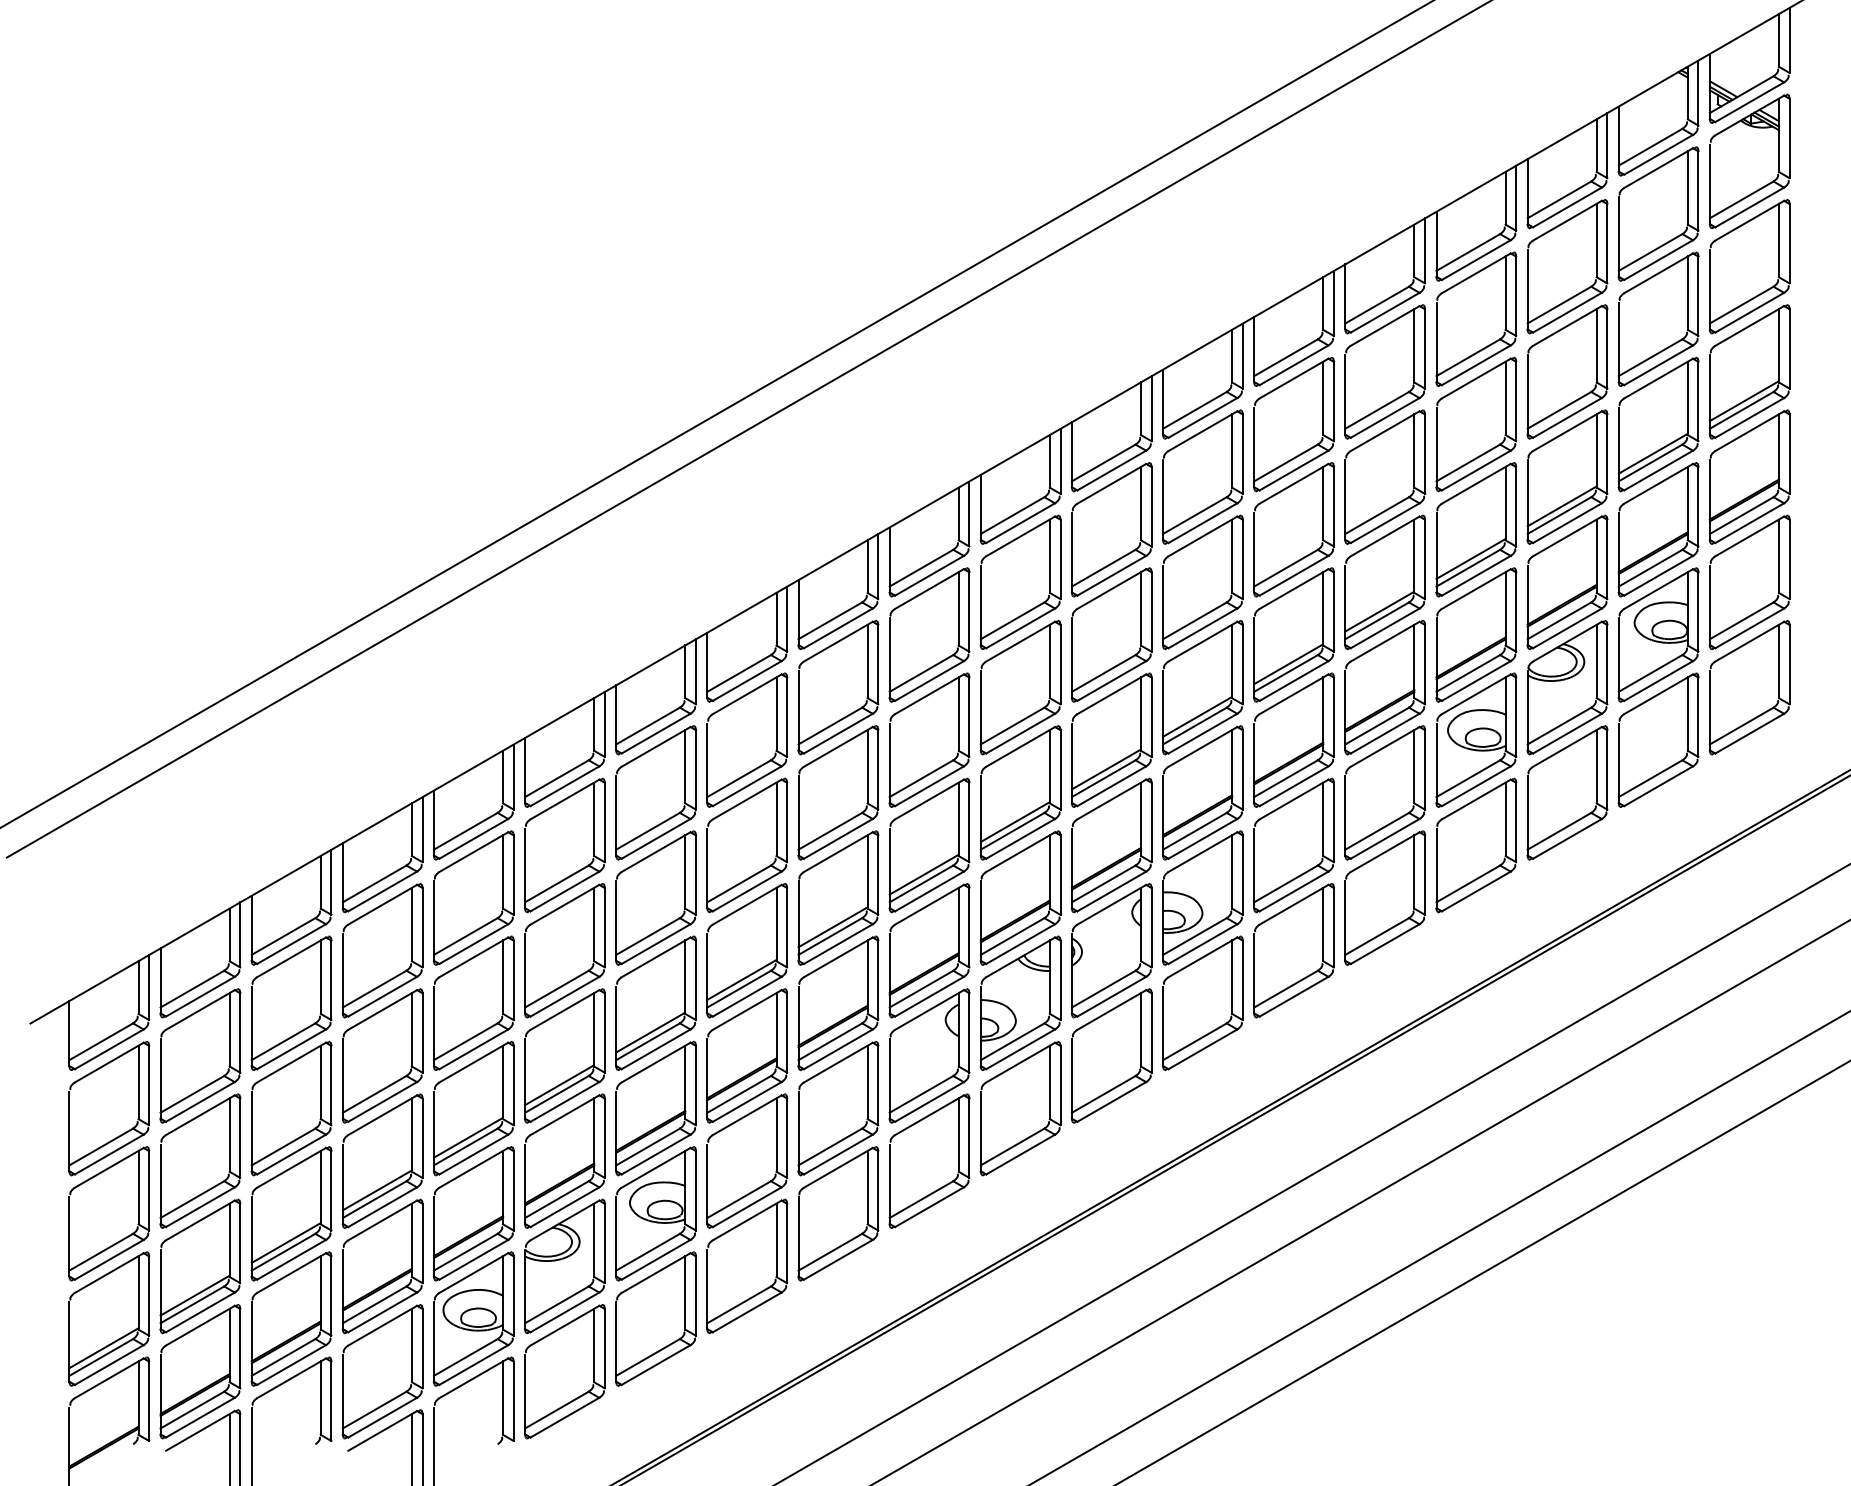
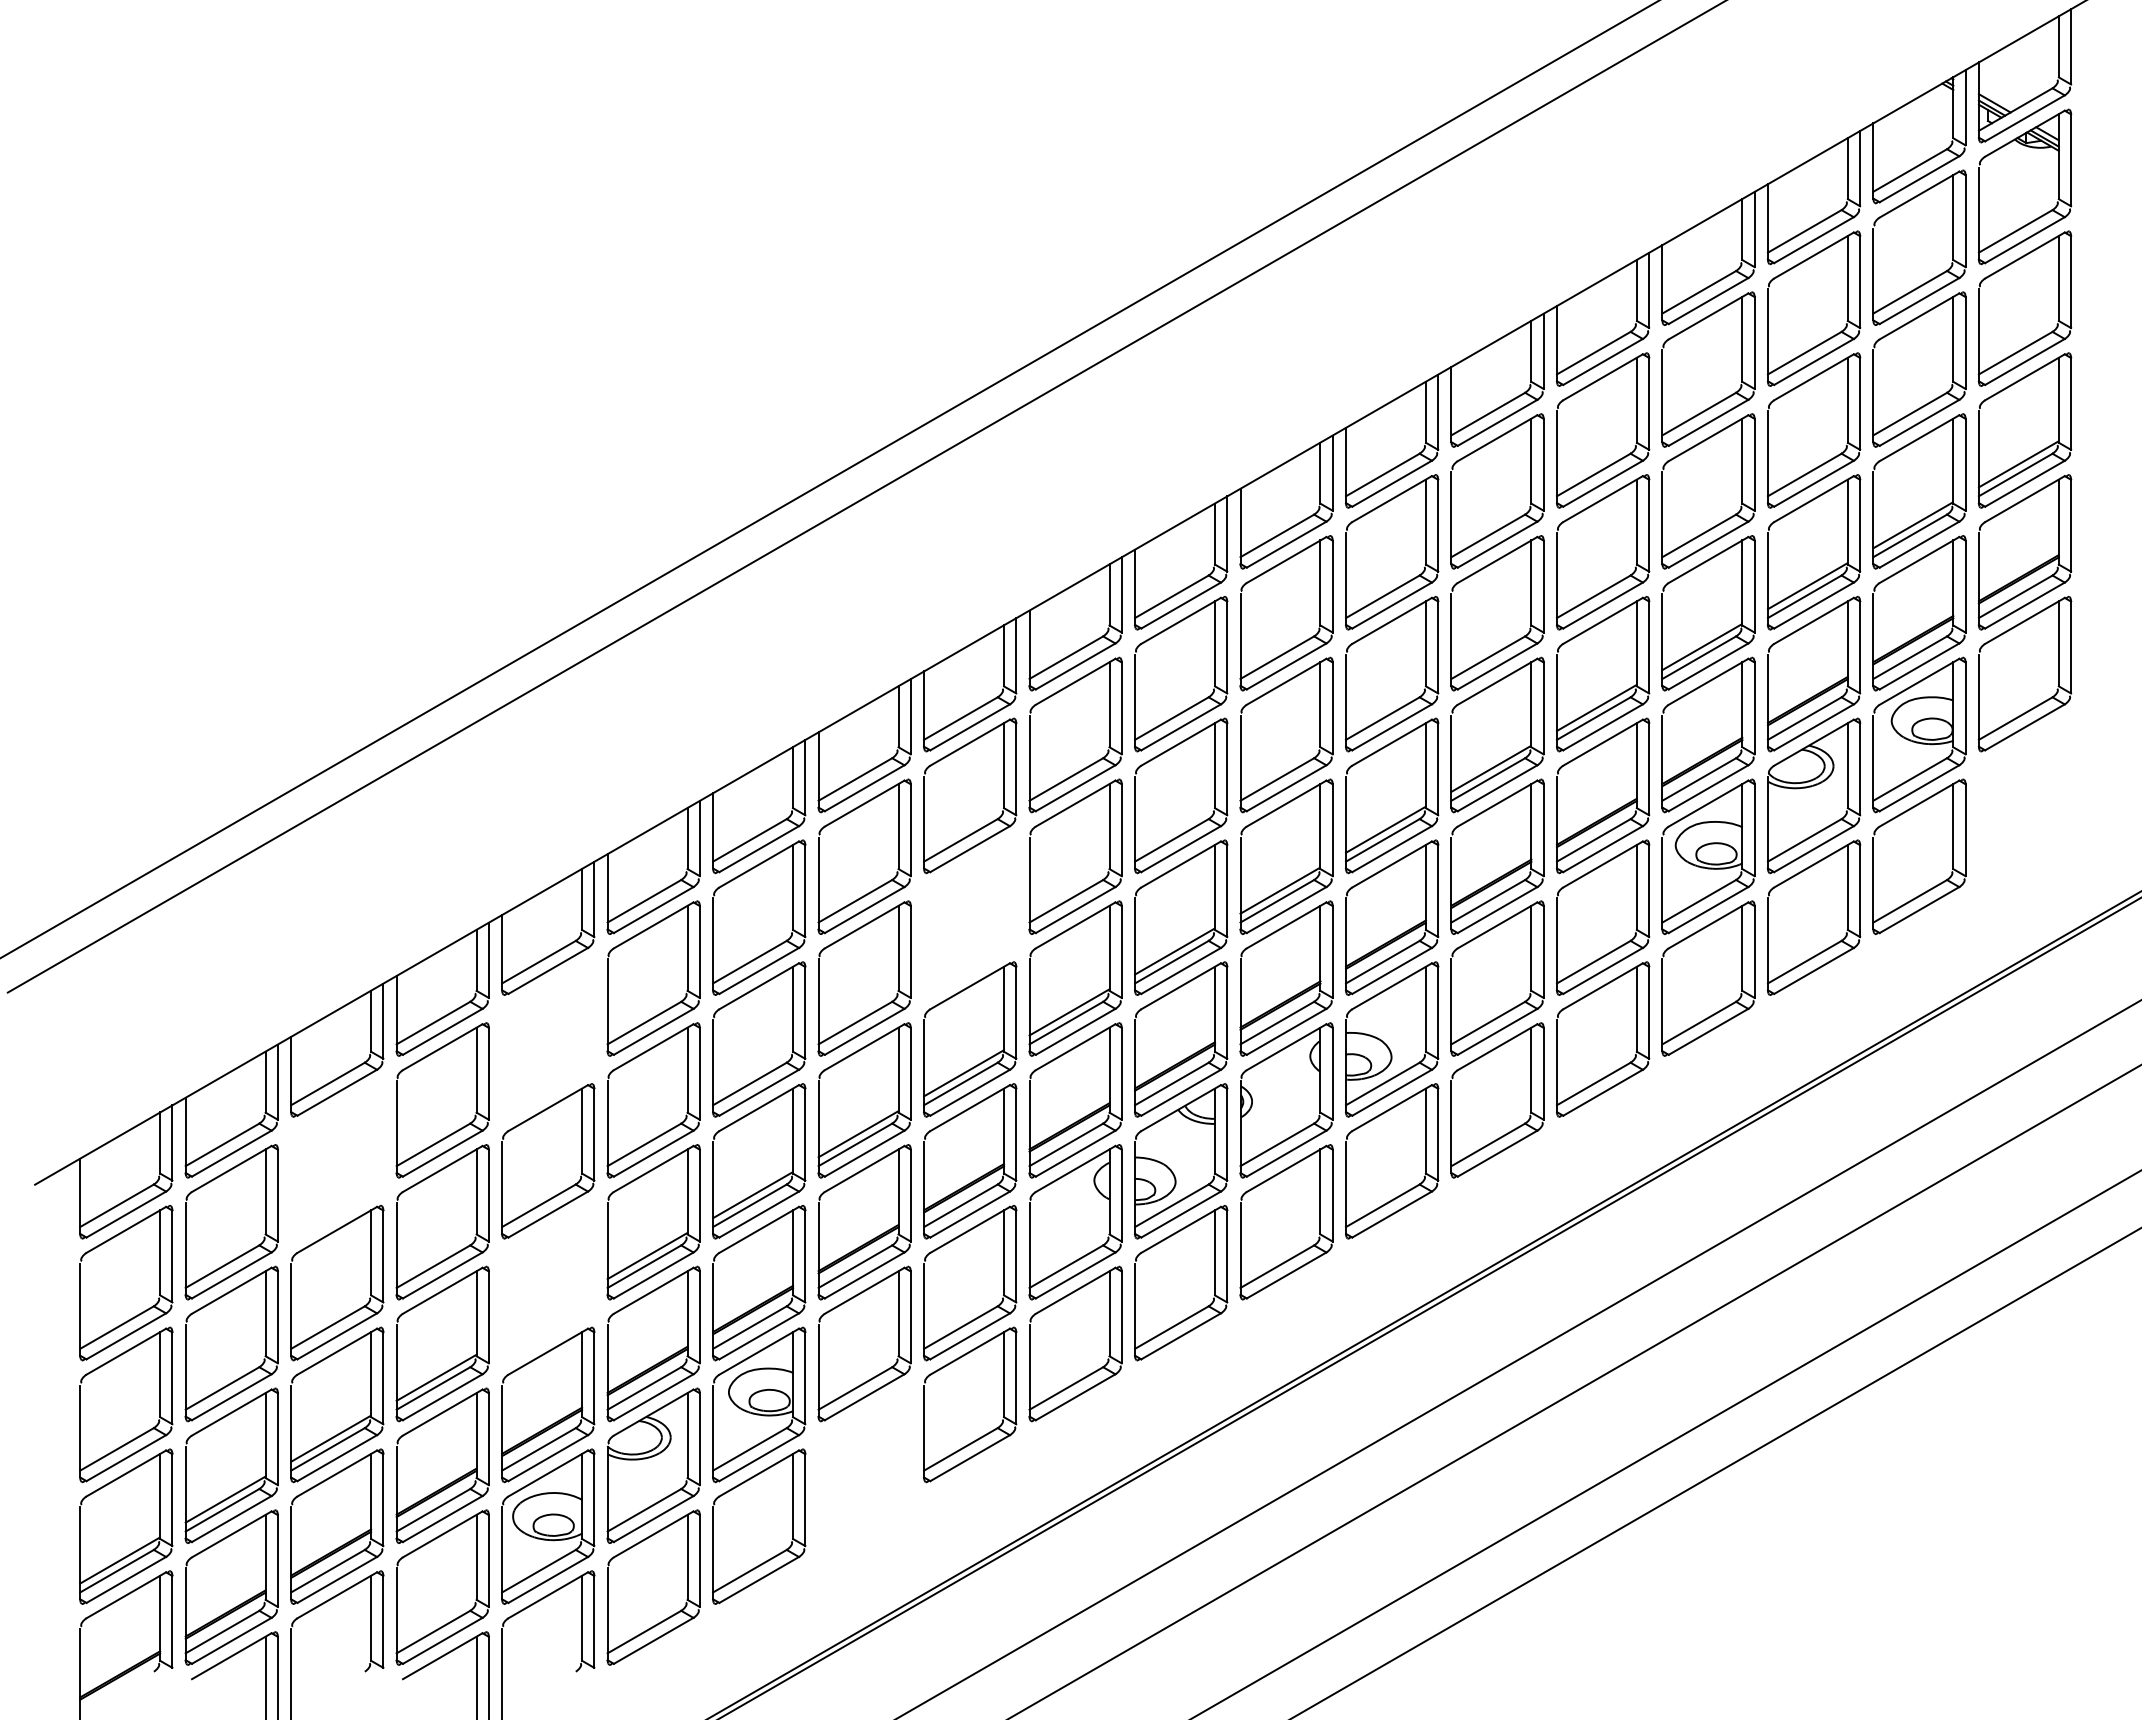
part: (1764, 711) -> (2042, 823), removed
part: (838, 792) -> (970, 917), removed
part: (474, 898) -> (548, 1039), removed
part: (307, 1026) -> (355, 1188), removed
part: (483, 1127) -> (559, 1305), removed
part: (759, 1292) -> (878, 1495), removed

